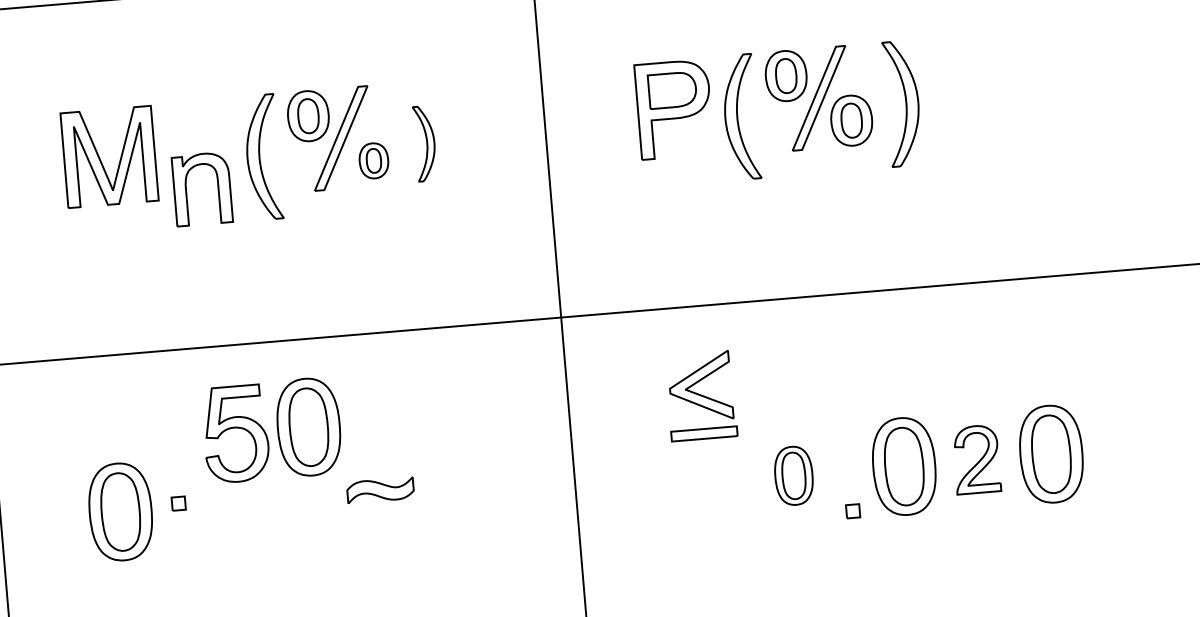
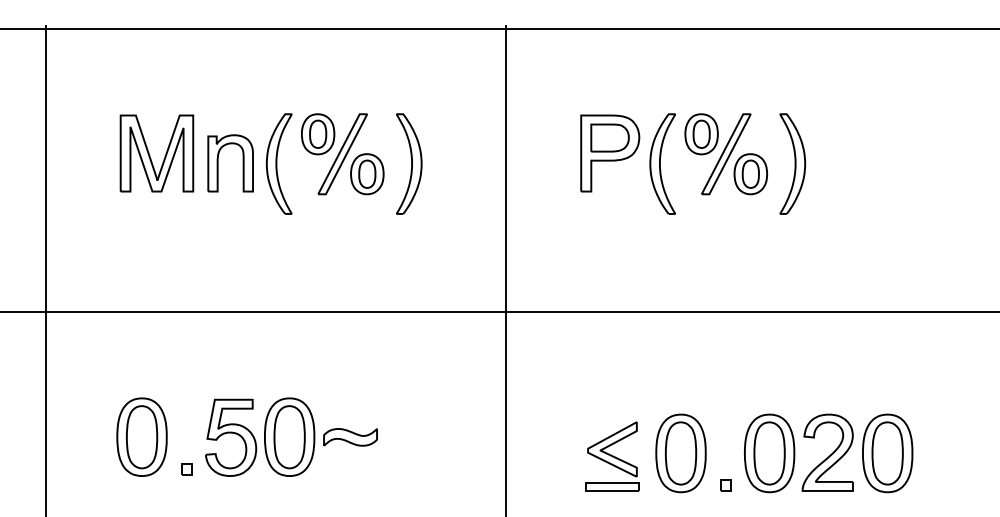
part: (425, 143) -> (409, 163), size x1.67
part: (374, 161) -> (367, 174), size x1.43
part: (187, 190) -> (218, 163), moved
part: (701, 395) -> (612, 456), moved
part: (272, 429) -> (260, 436), moved
part: (976, 459) -> (827, 452), size x1.43
part: (793, 475) -> (680, 453), size x1.67
part: (178, 503) -> (186, 469), moved

